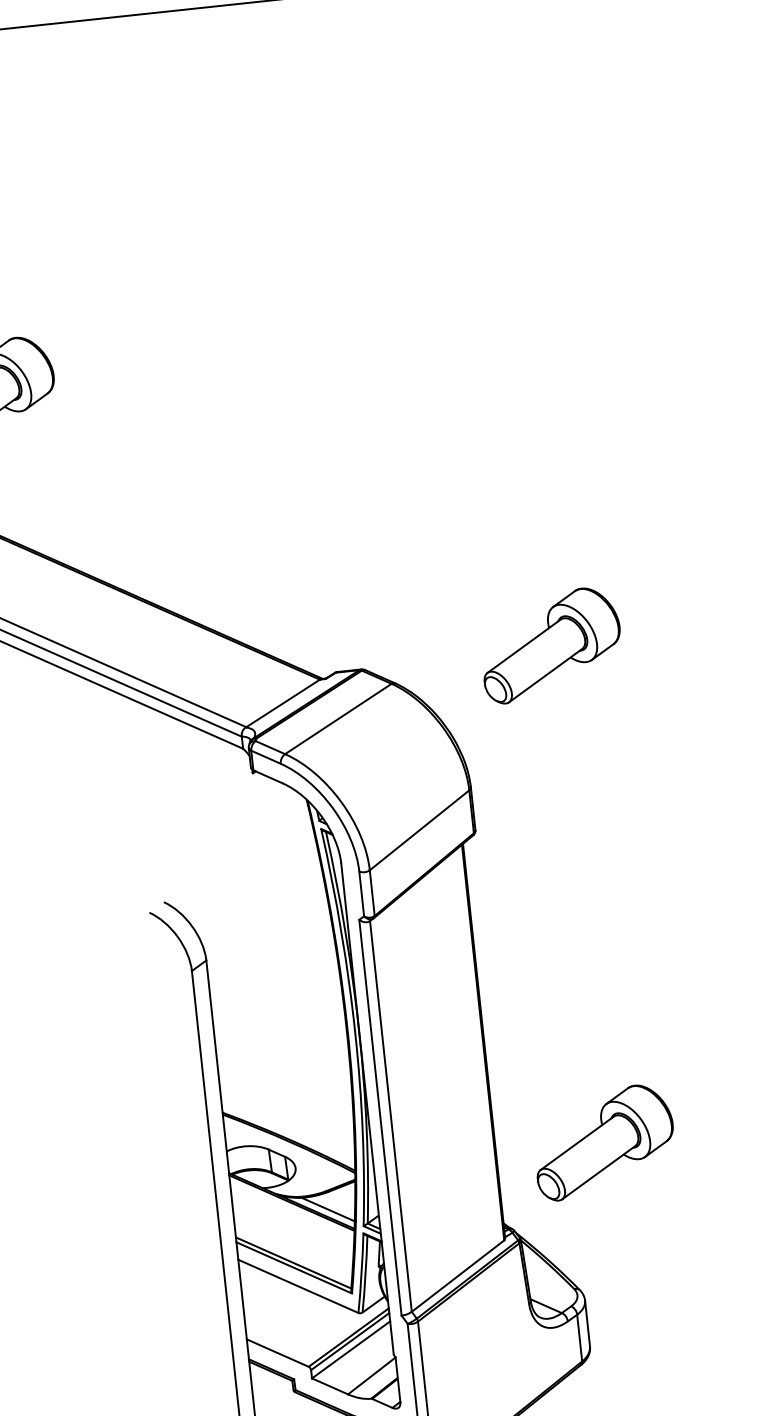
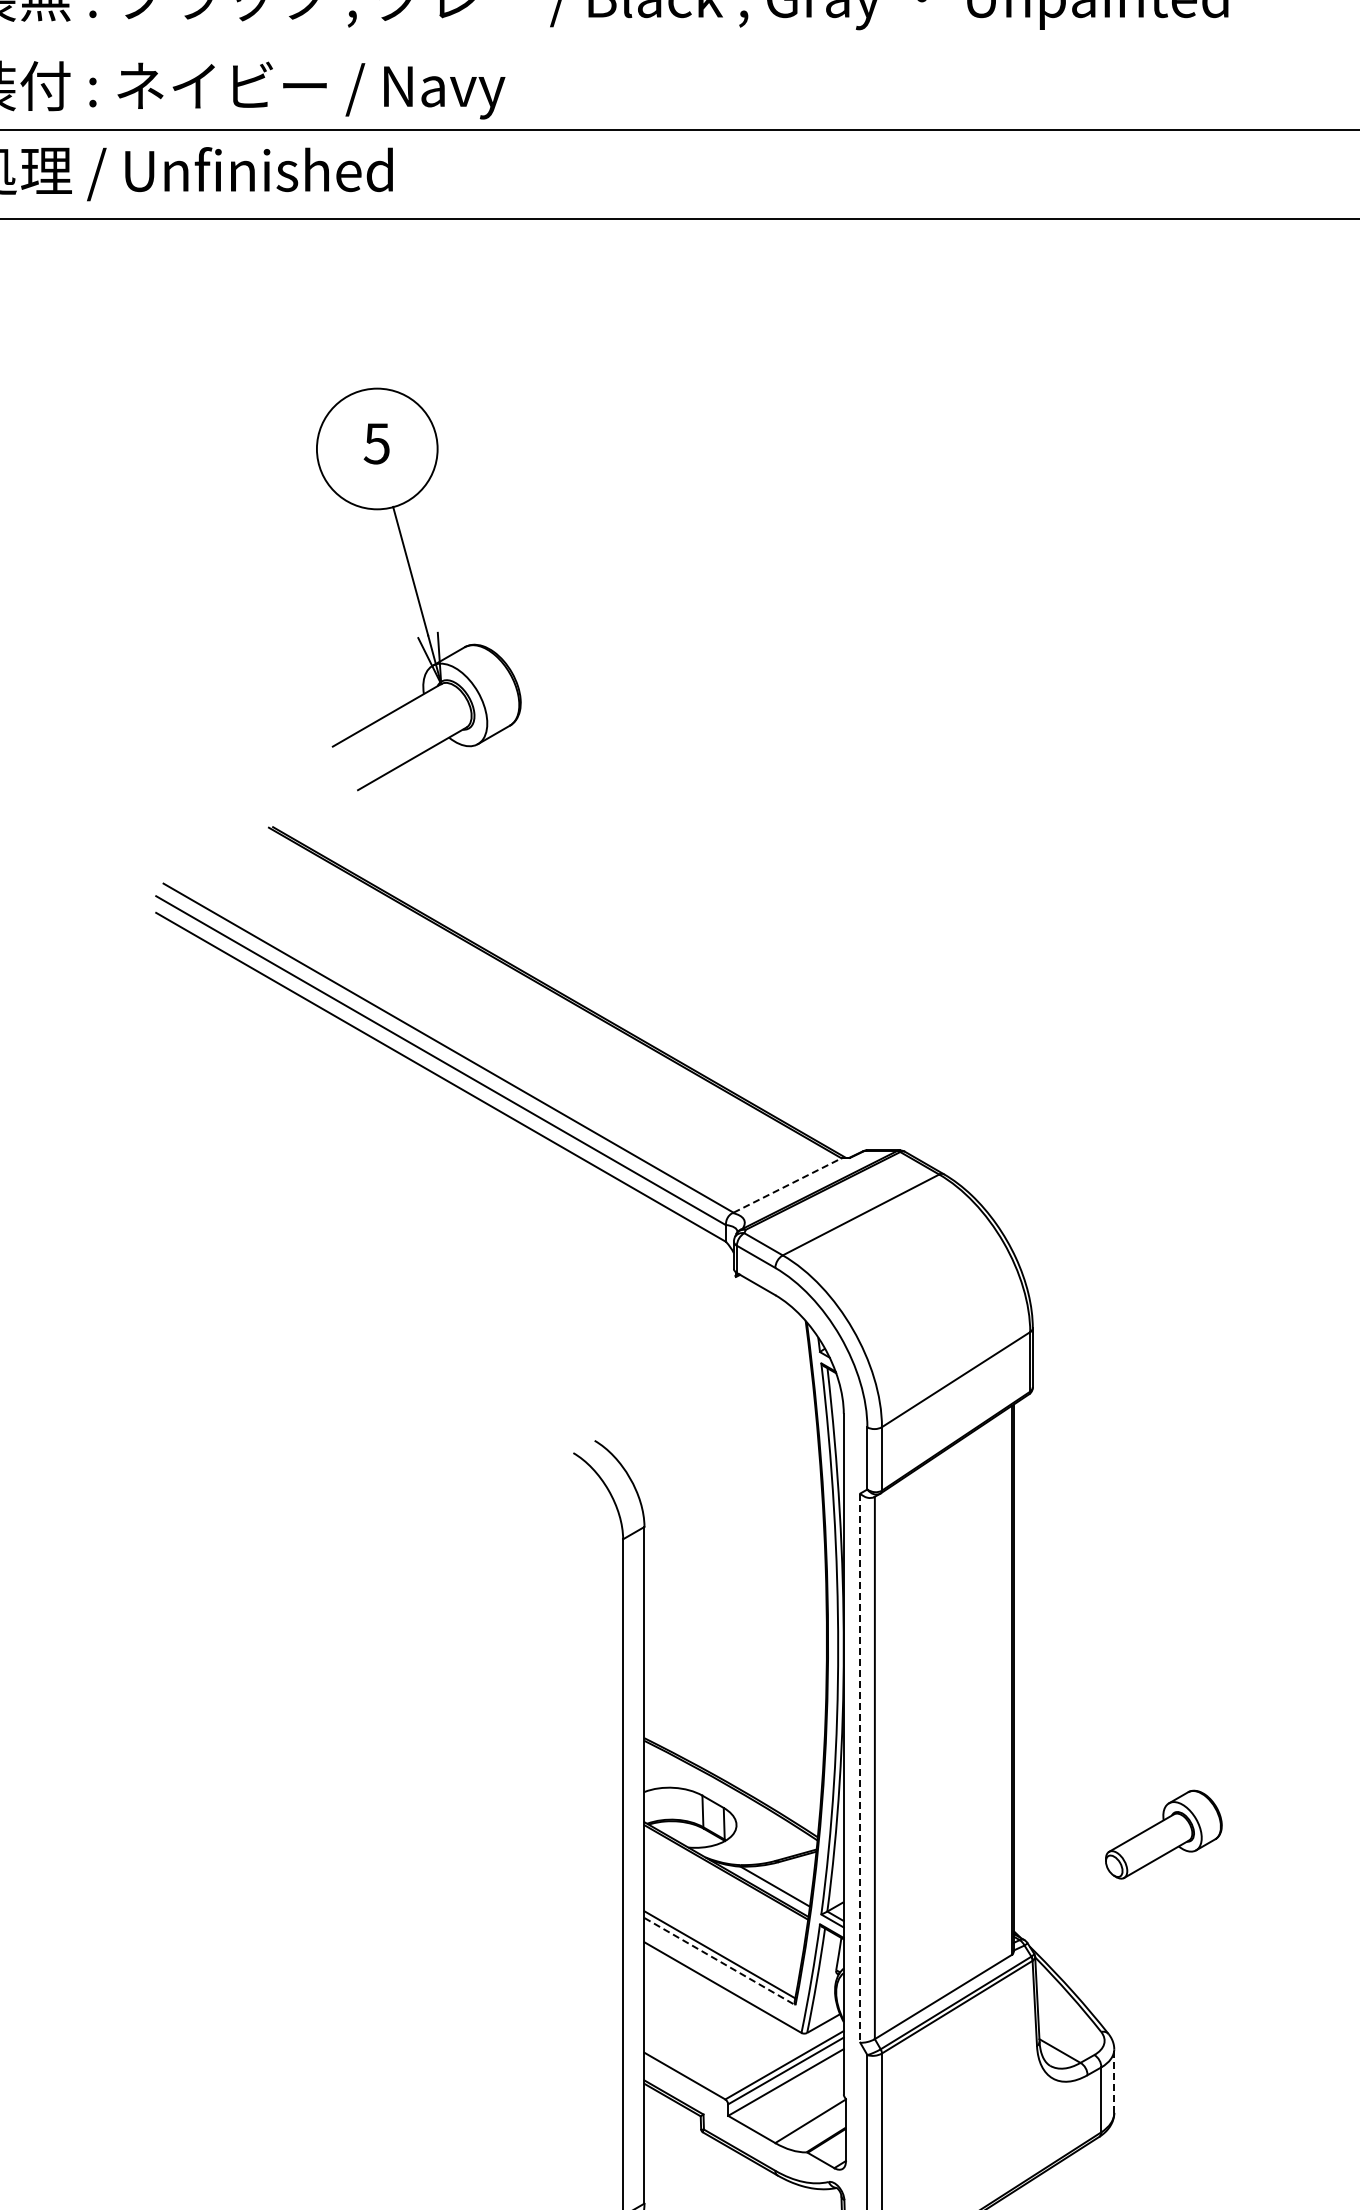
part: (550, 644) -> (1163, 1144), removed
line: (283, 703) -> (788, 1185), solid -> dashed
line: (380, 1117) -> (860, 1768), solid -> dashed
part: (604, 1142) -> (1163, 1834), size x0.6
line: (294, 1267) -> (720, 1961), solid -> dashed
line: (587, 1323) -> (1114, 2081), solid -> dashed

